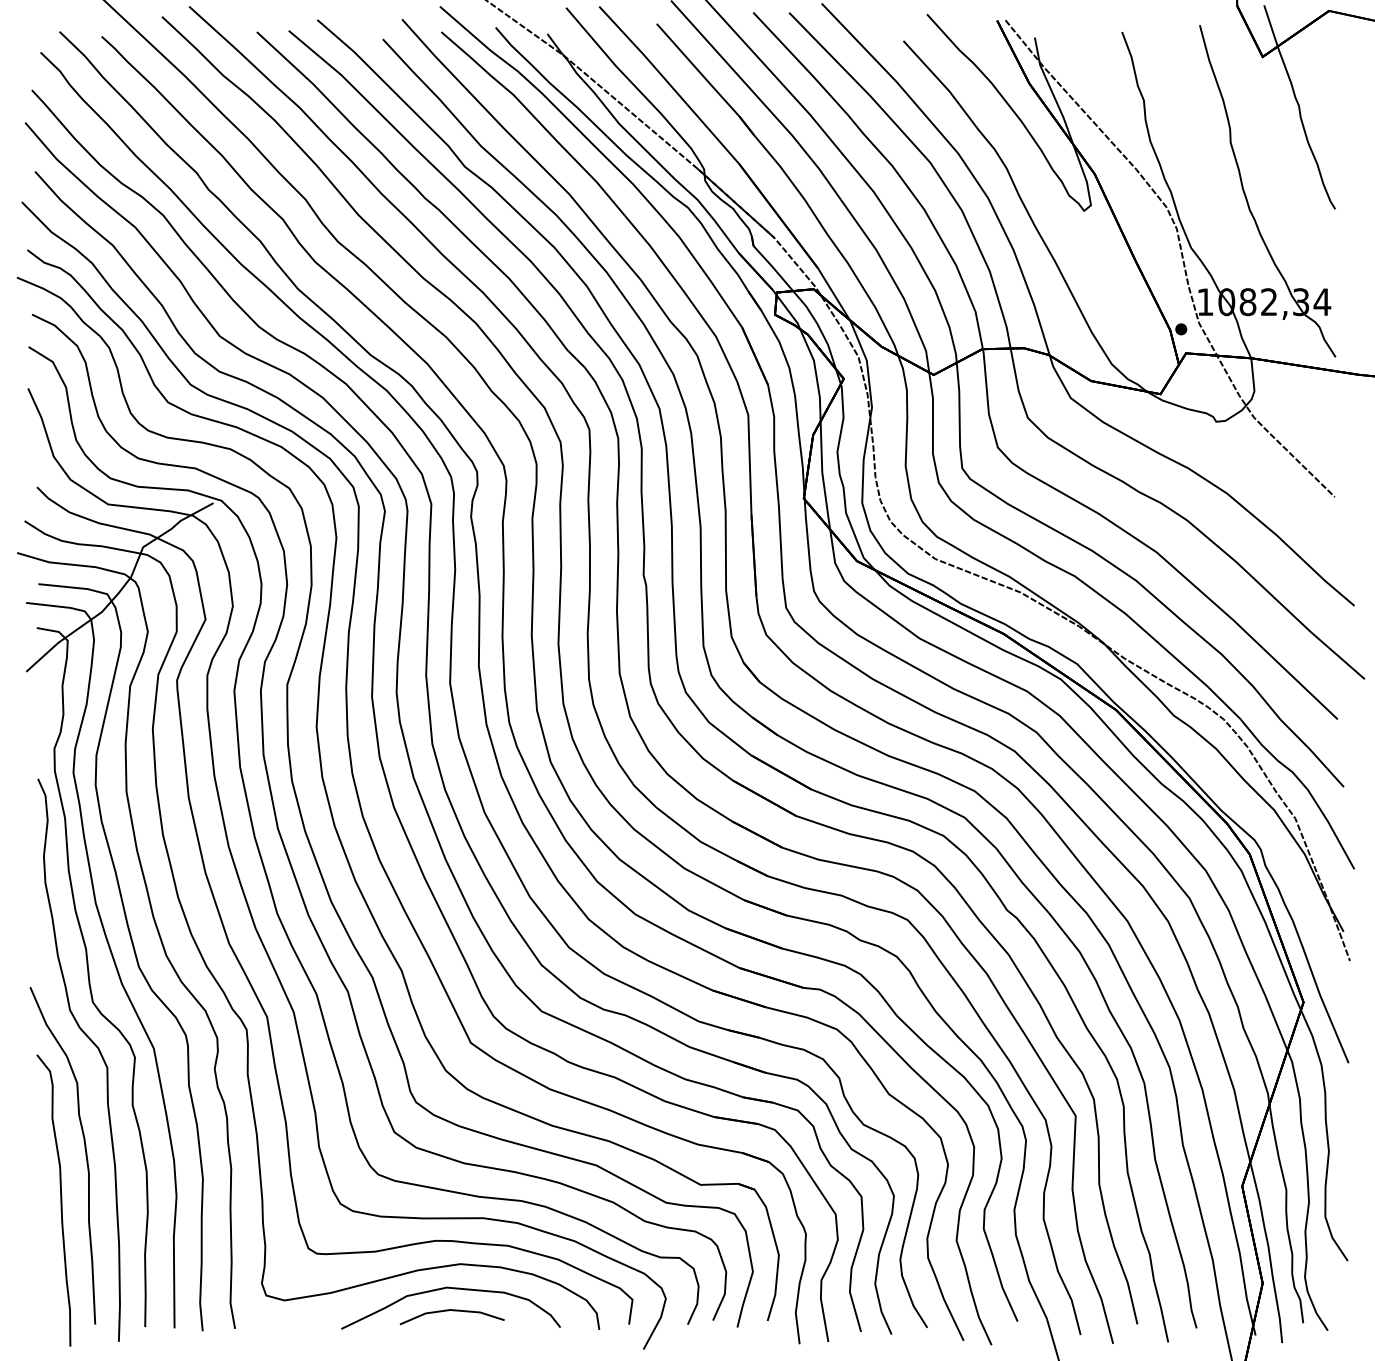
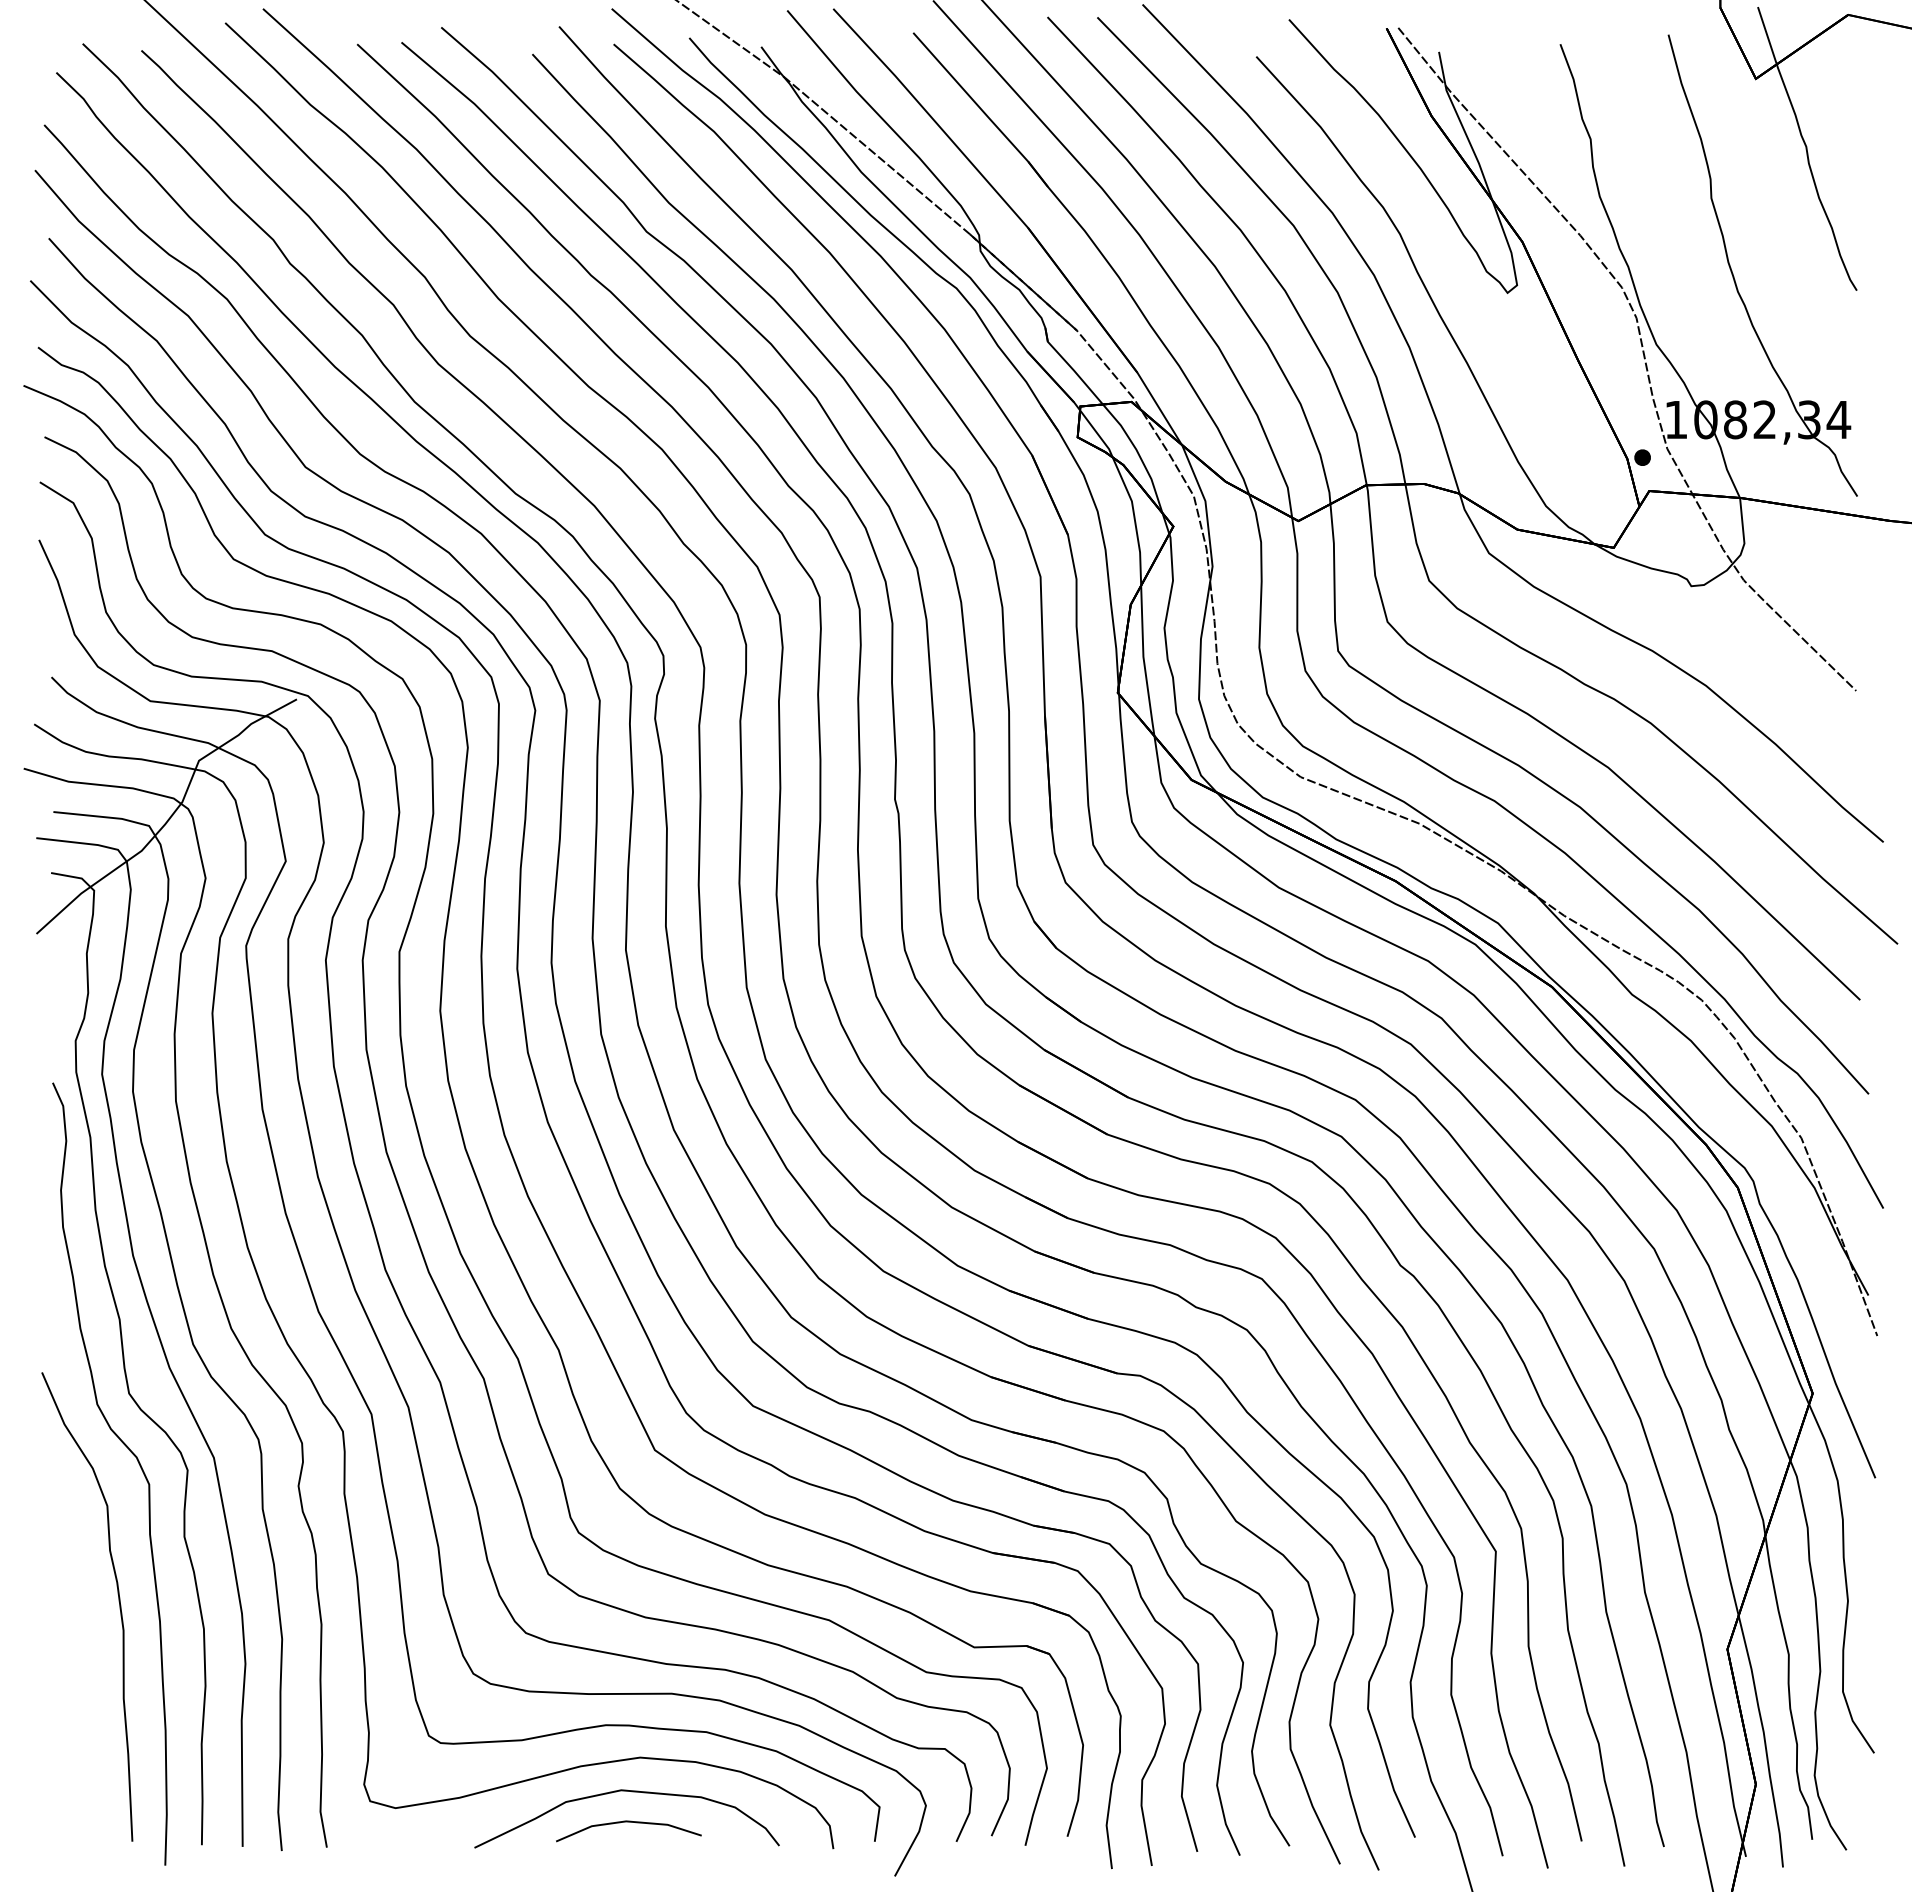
curve: (60, 1200) -> (84, 1669), removed

